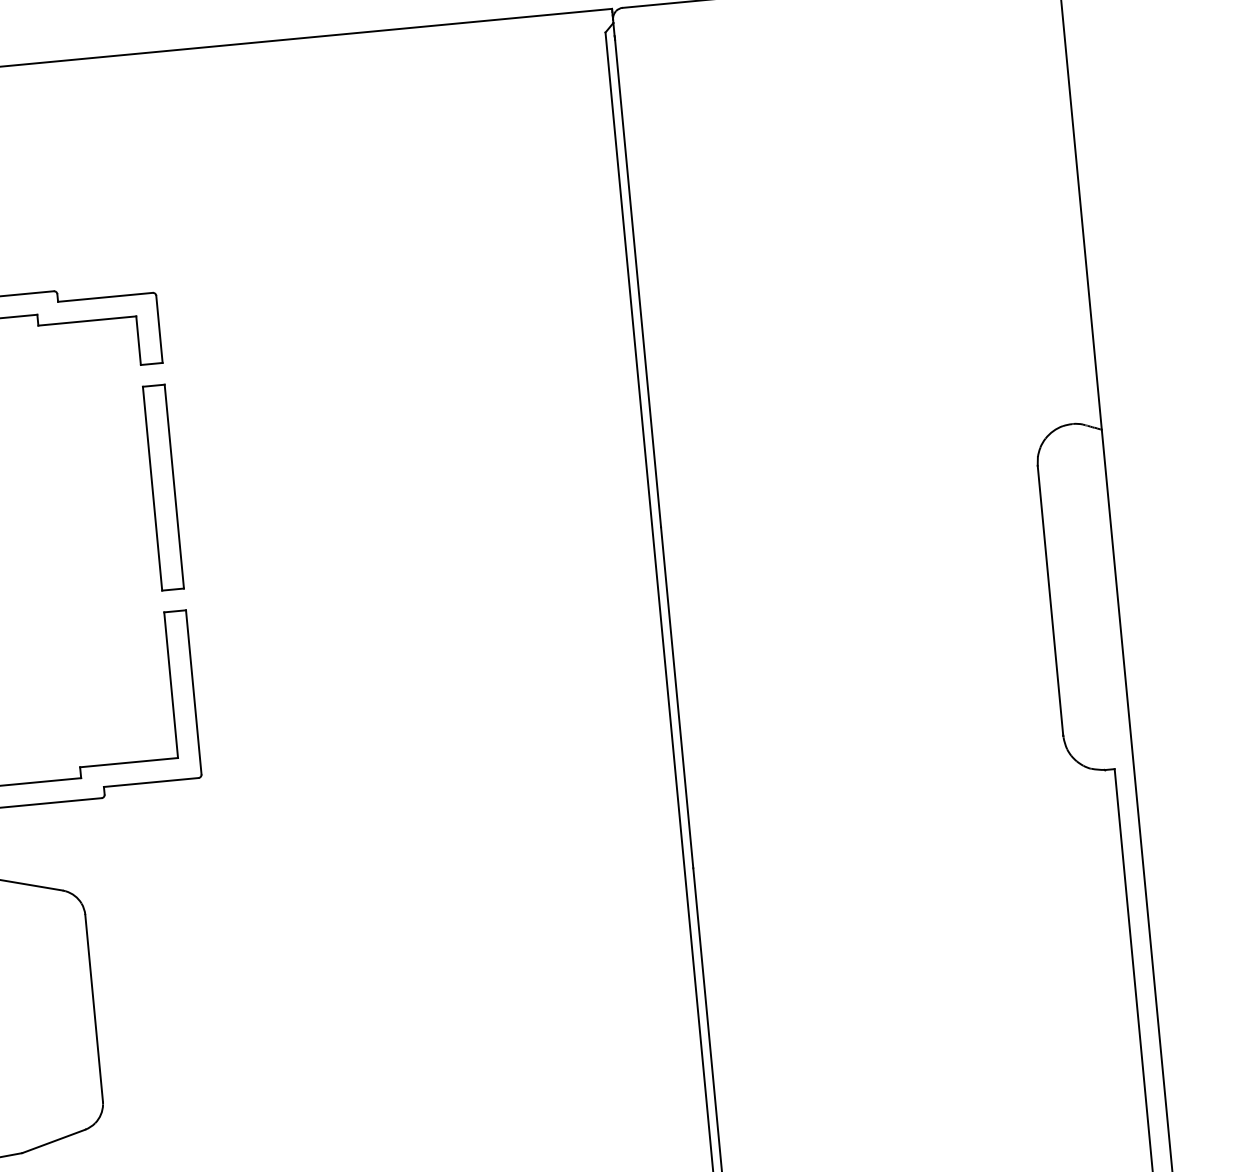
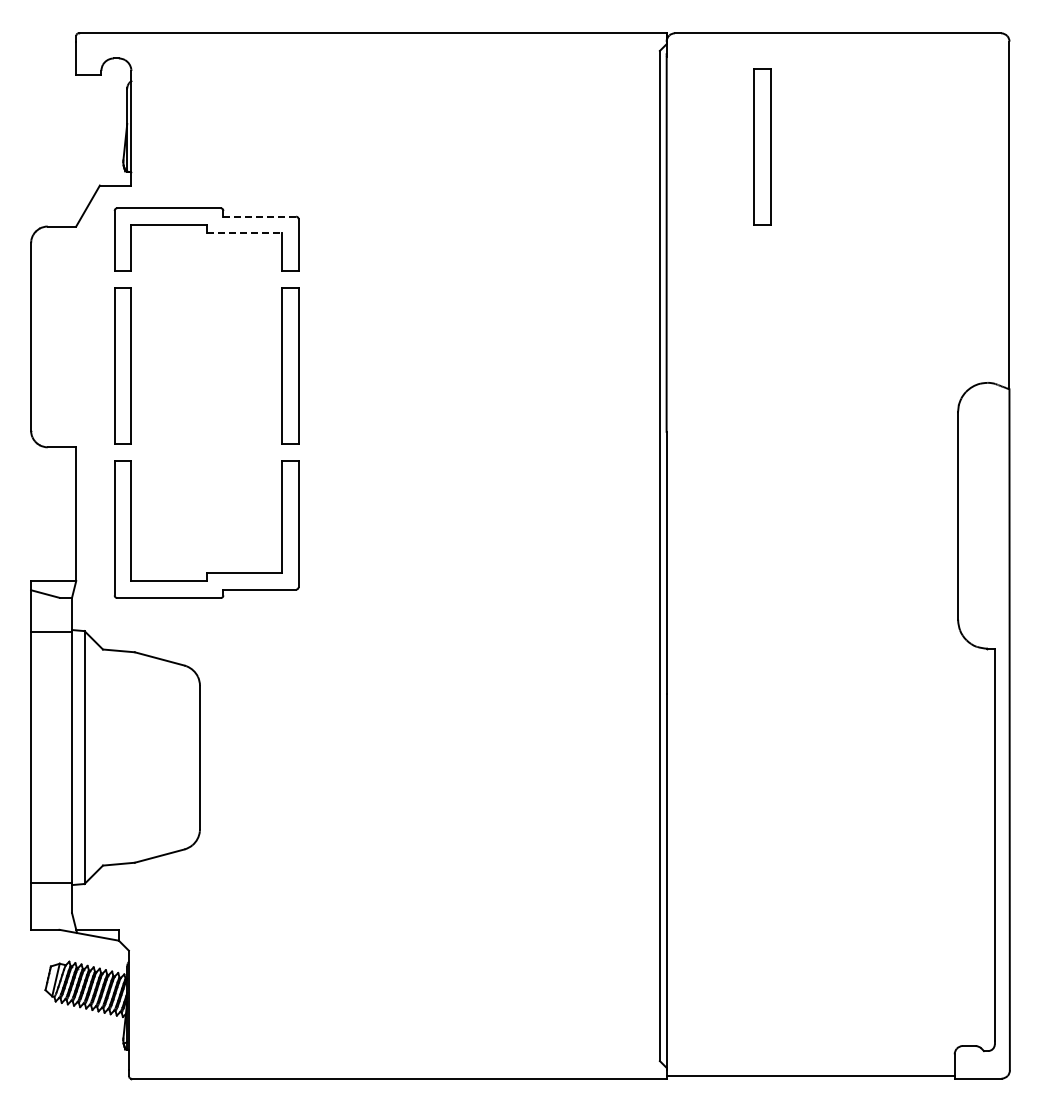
part: (750, 144) -> (762, 146), added
line: (105, 297) -> (259, 216), solid -> dashed
line: (87, 321) -> (244, 233), solid -> dashed

